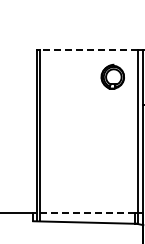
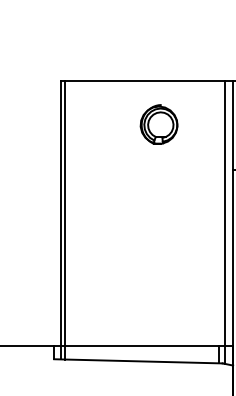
line: (88, 50) -> (143, 81), dashed -> solid
part: (112, 76) -> (158, 124), moved
line: (84, 212) -> (137, 345), dashed -> solid

